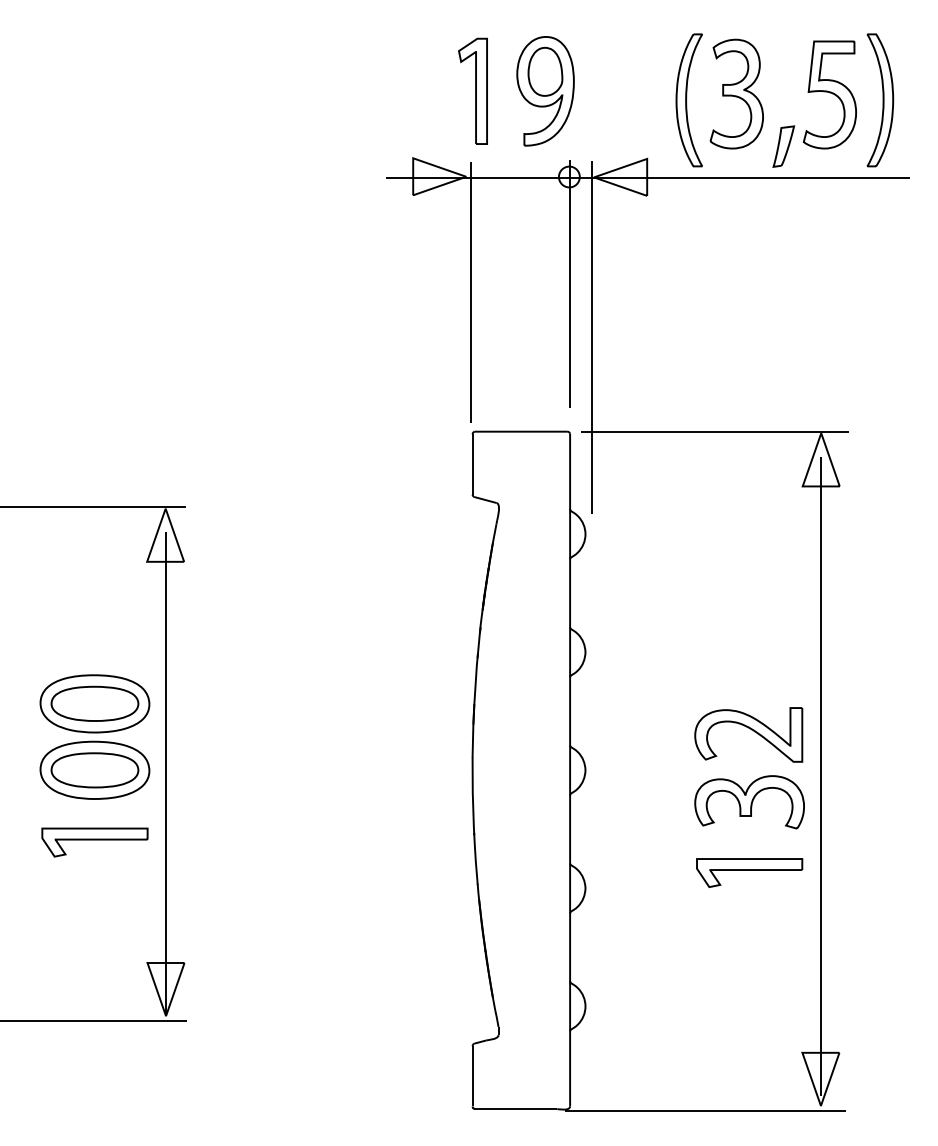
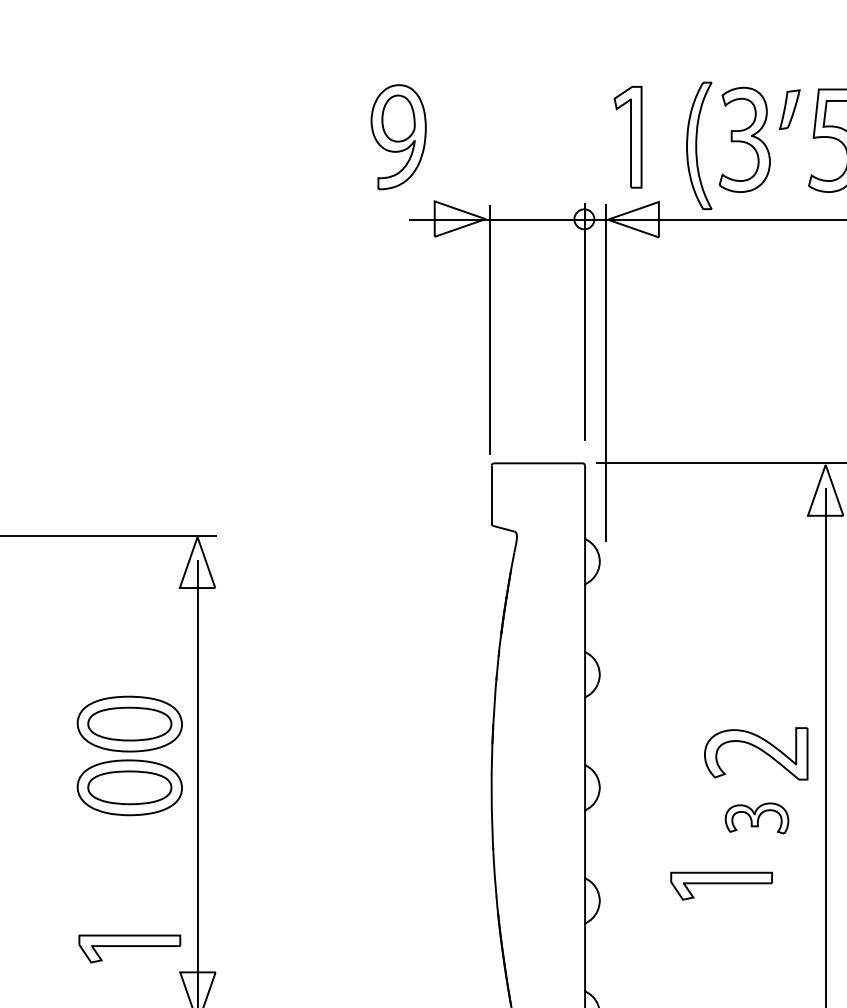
part: (472, 90) -> (627, 136), moved
part: (545, 91) -> (398, 137), moved
part: (783, 146) -> (789, 109), moved
part: (749, 802) -> (756, 818), size x0.6
part: (94, 842) -> (129, 948), moved
part: (749, 872) -> (721, 885), moved

